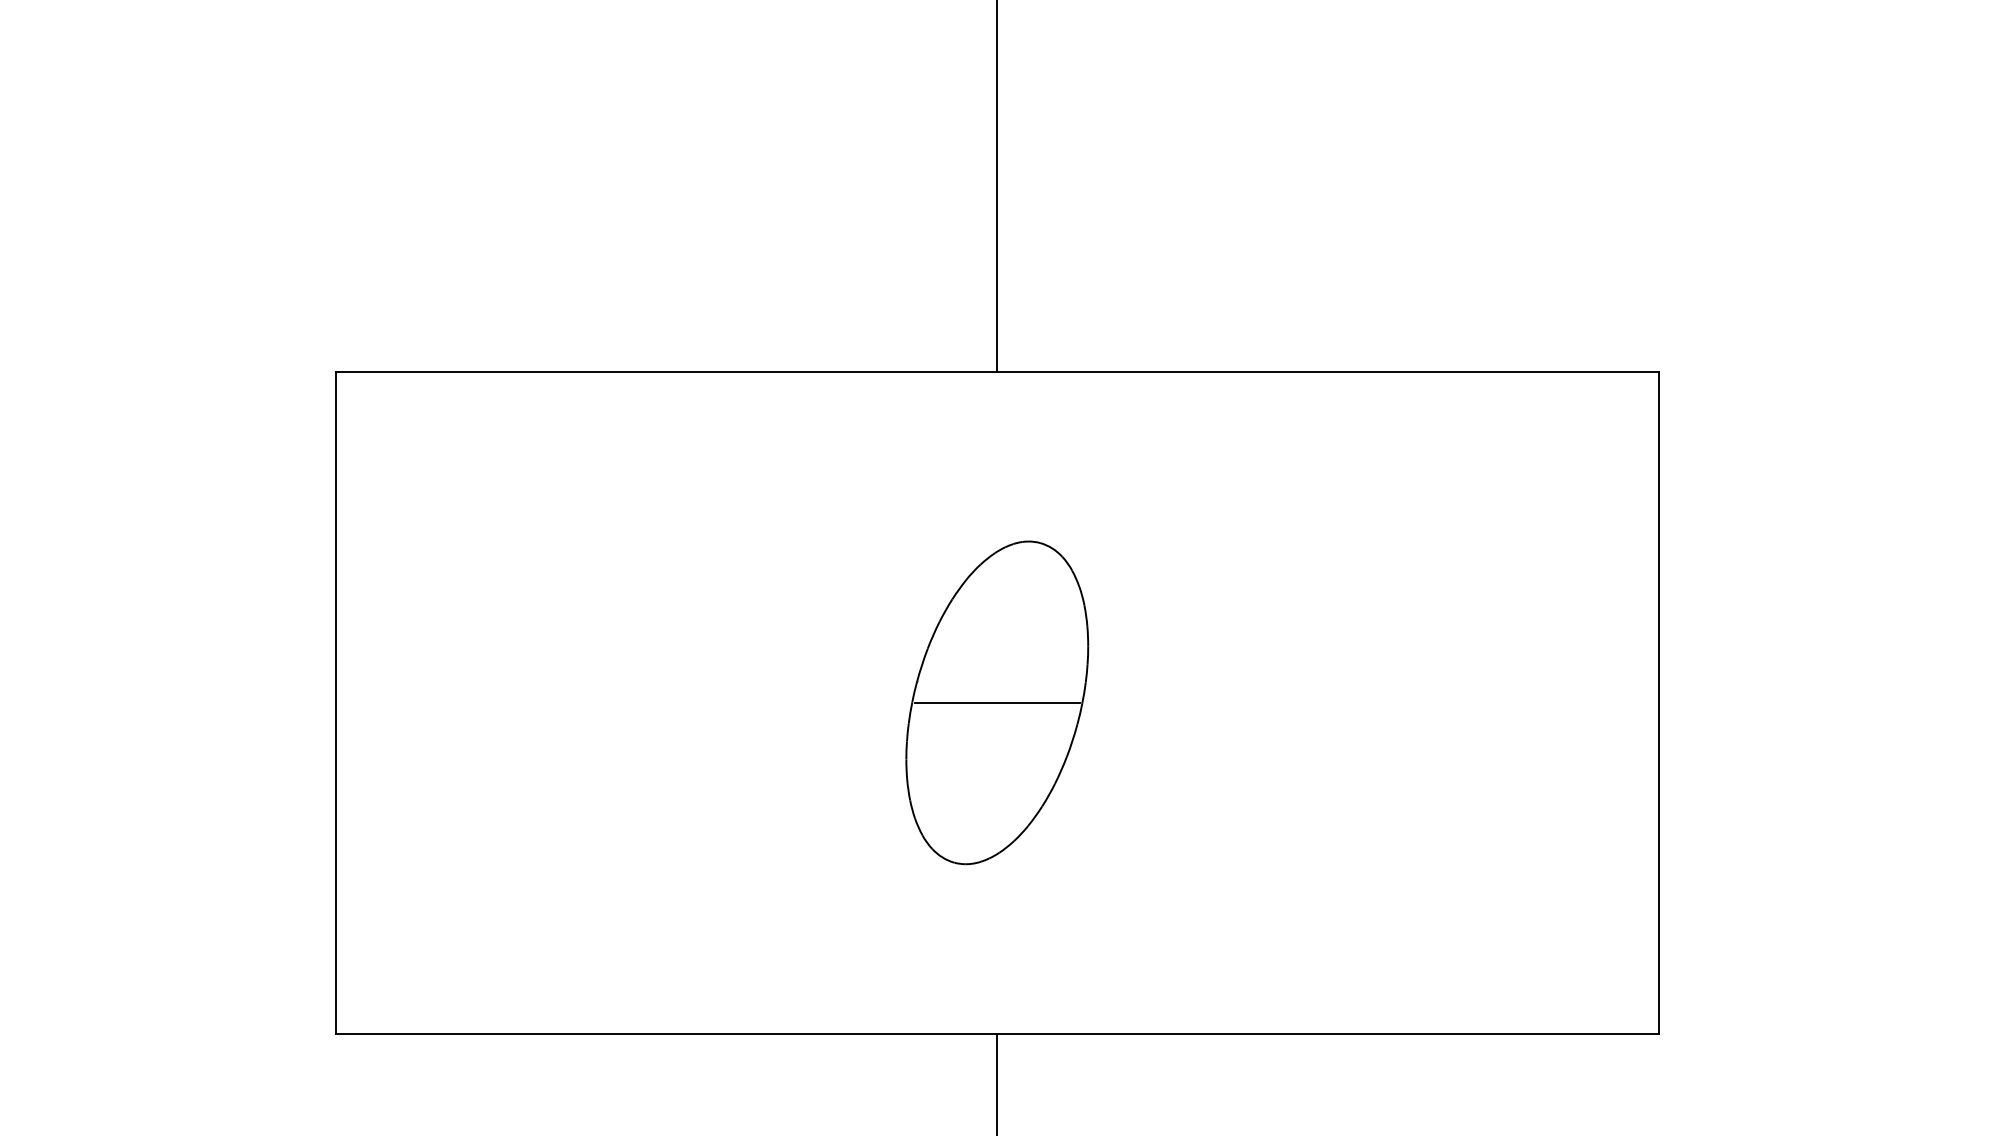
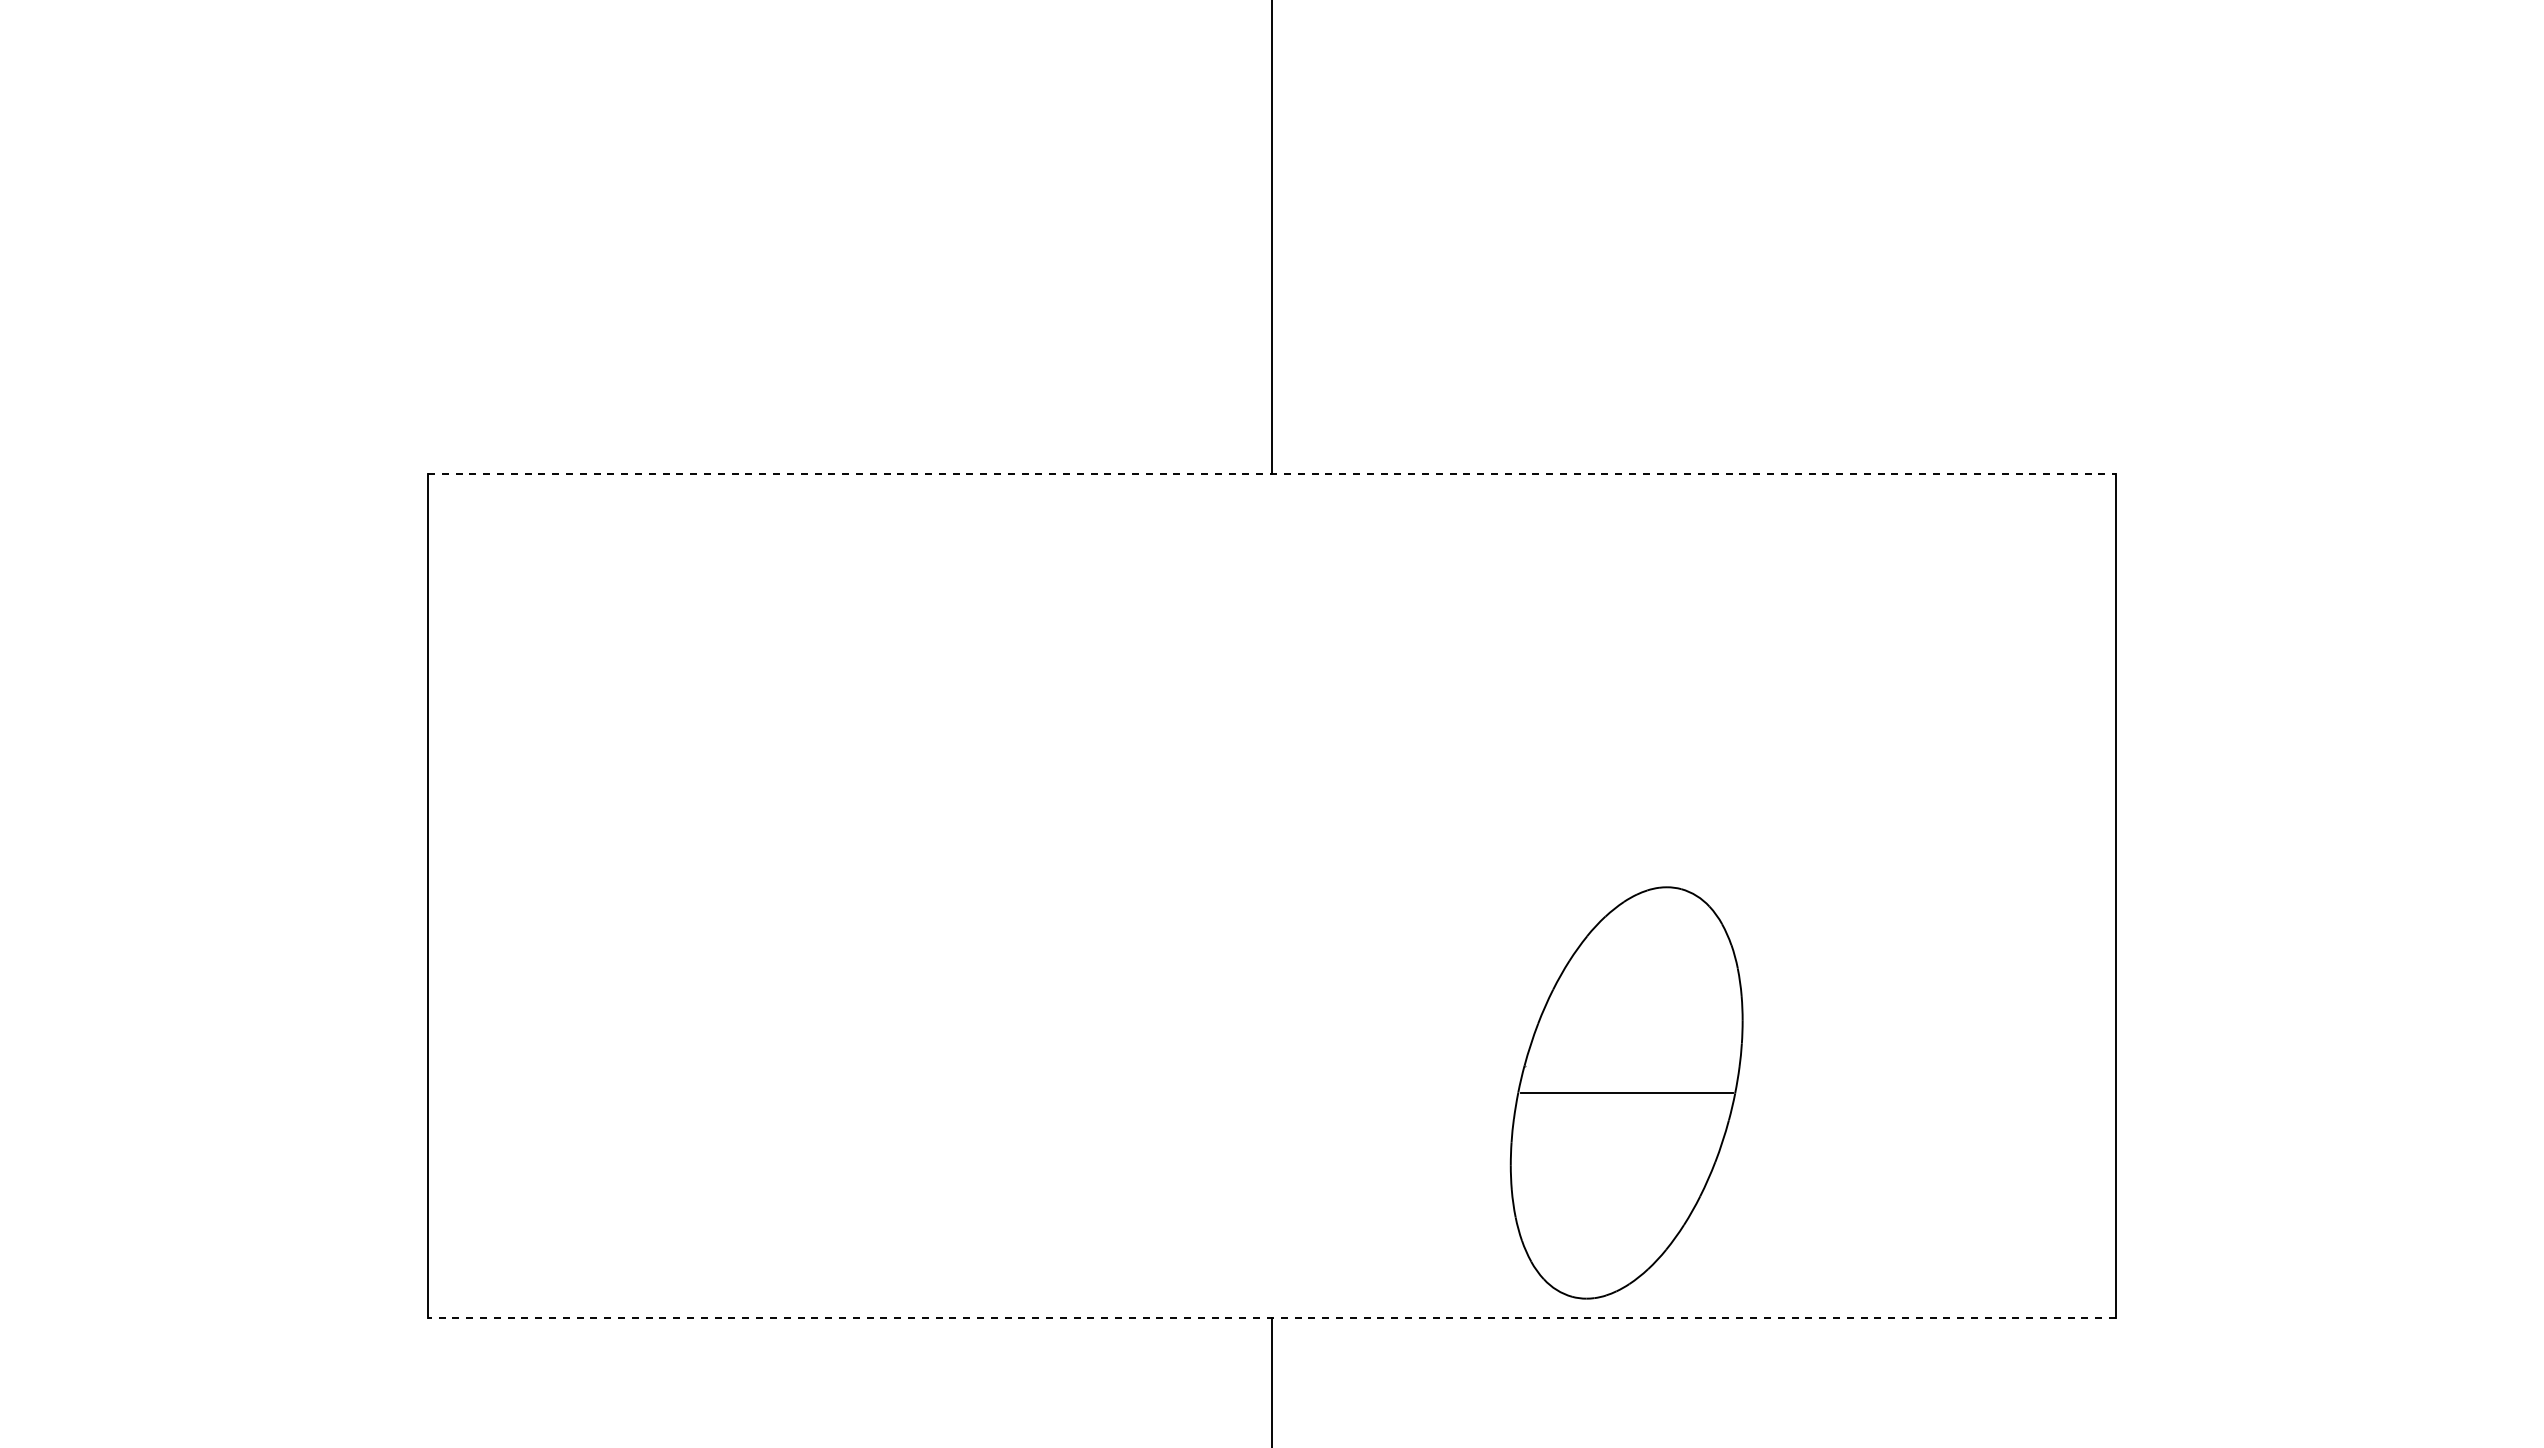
line: (997, 371) -> (1272, 473), solid -> dashed
part: (997, 702) -> (1626, 1092), moved
line: (997, 1034) -> (1271, 1318), solid -> dashed

